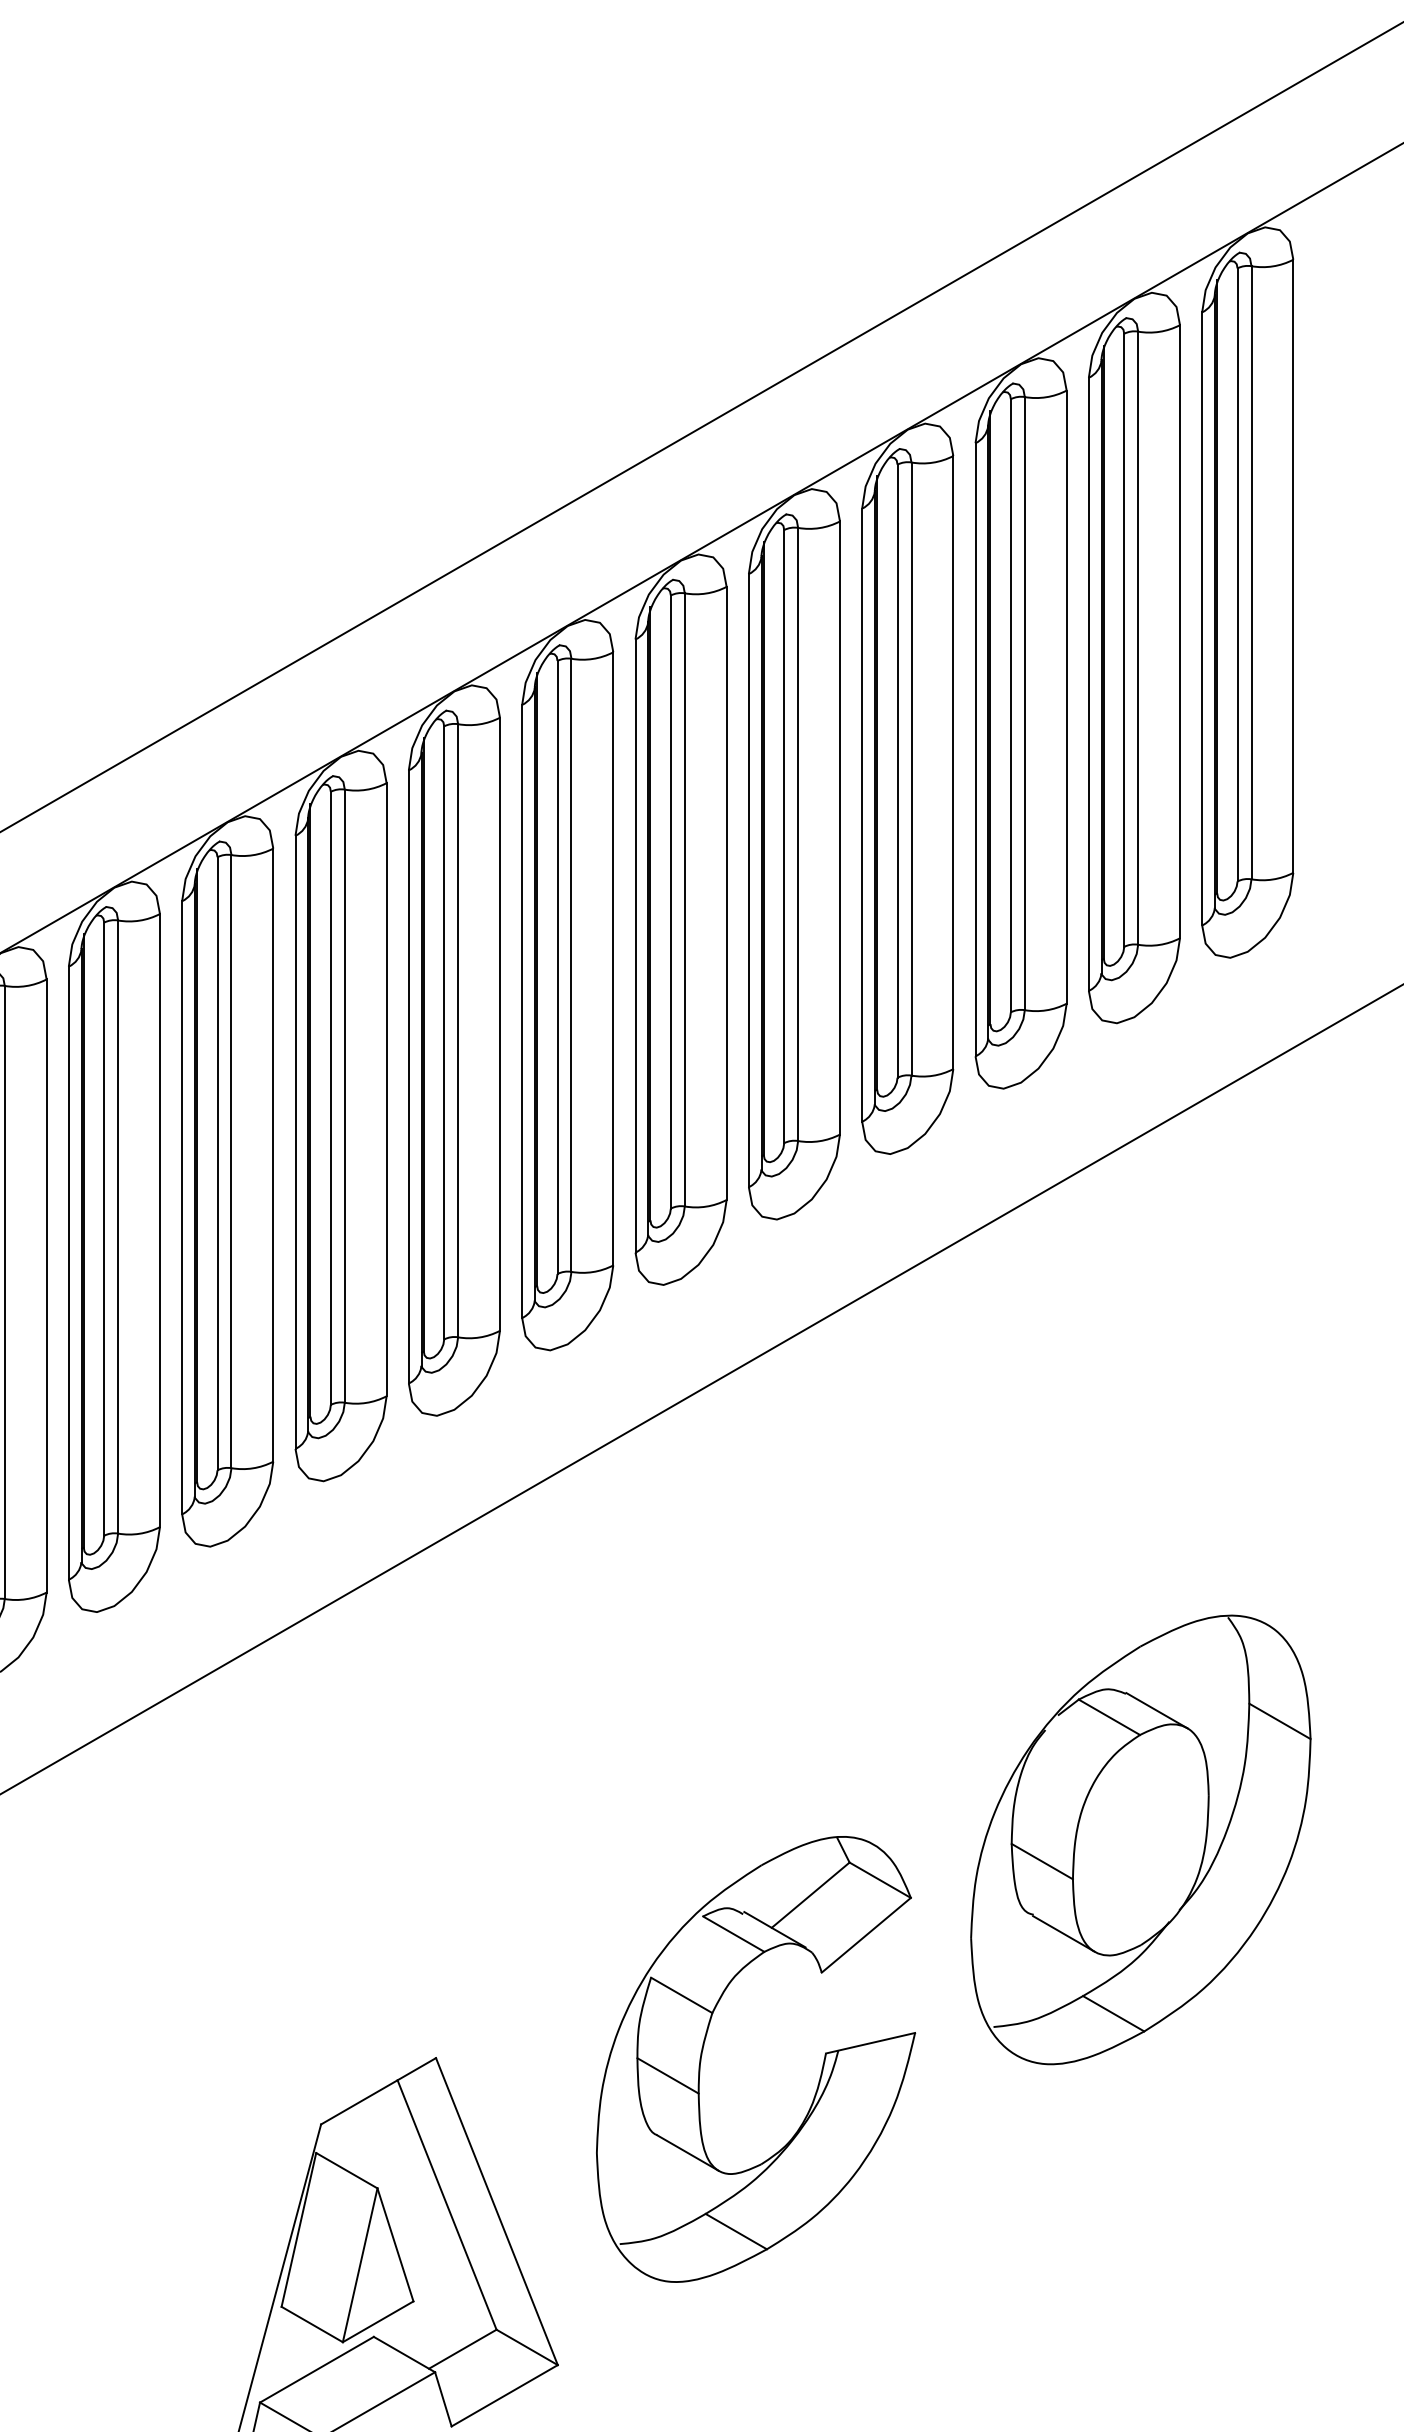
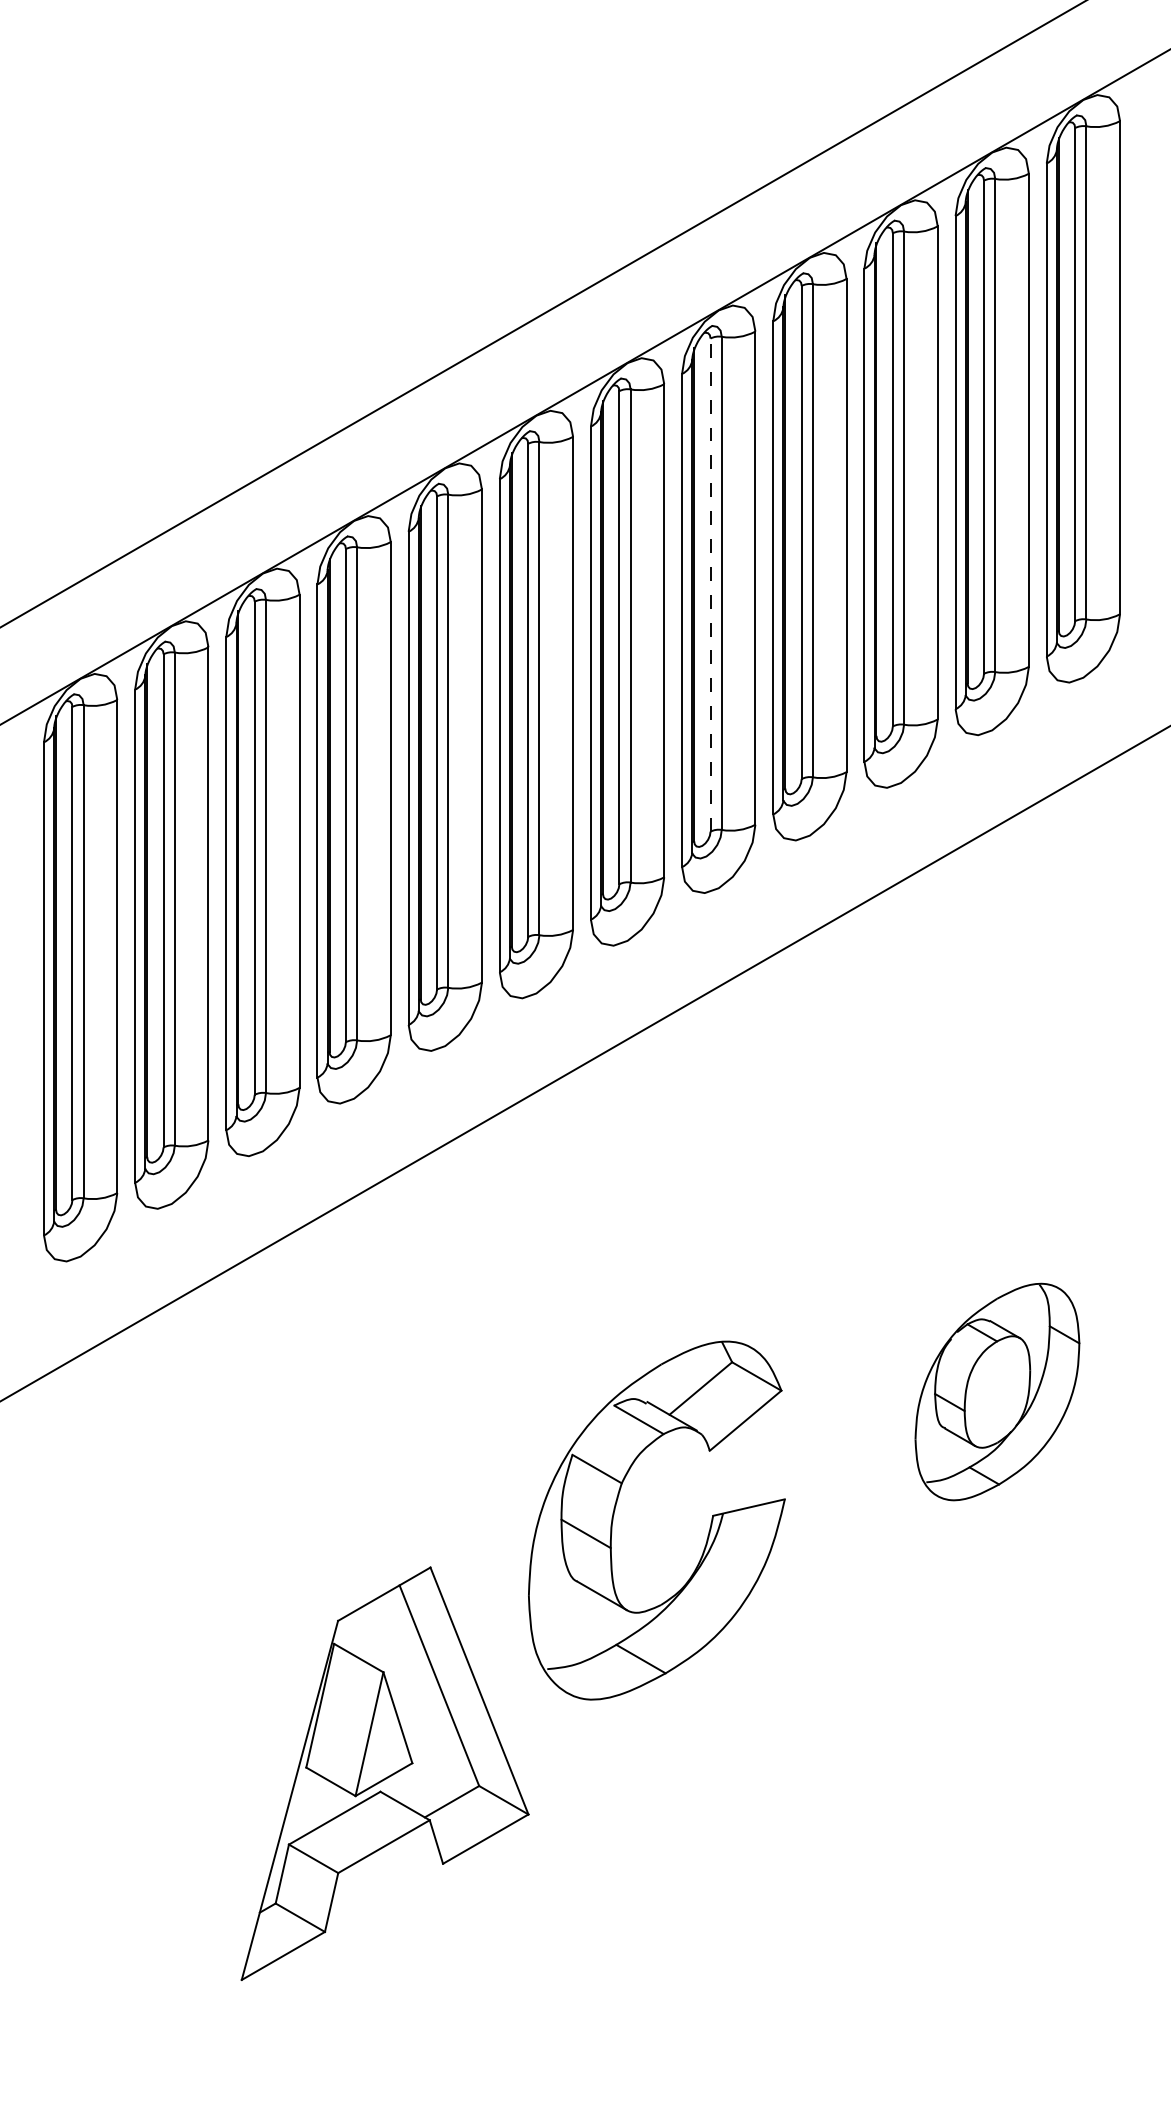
line: (784, 837) -> (710, 585), solid -> dashed
part: (1140, 1839) -> (997, 1391), size x0.6
part: (704, 2046) -> (615, 1510), moved

